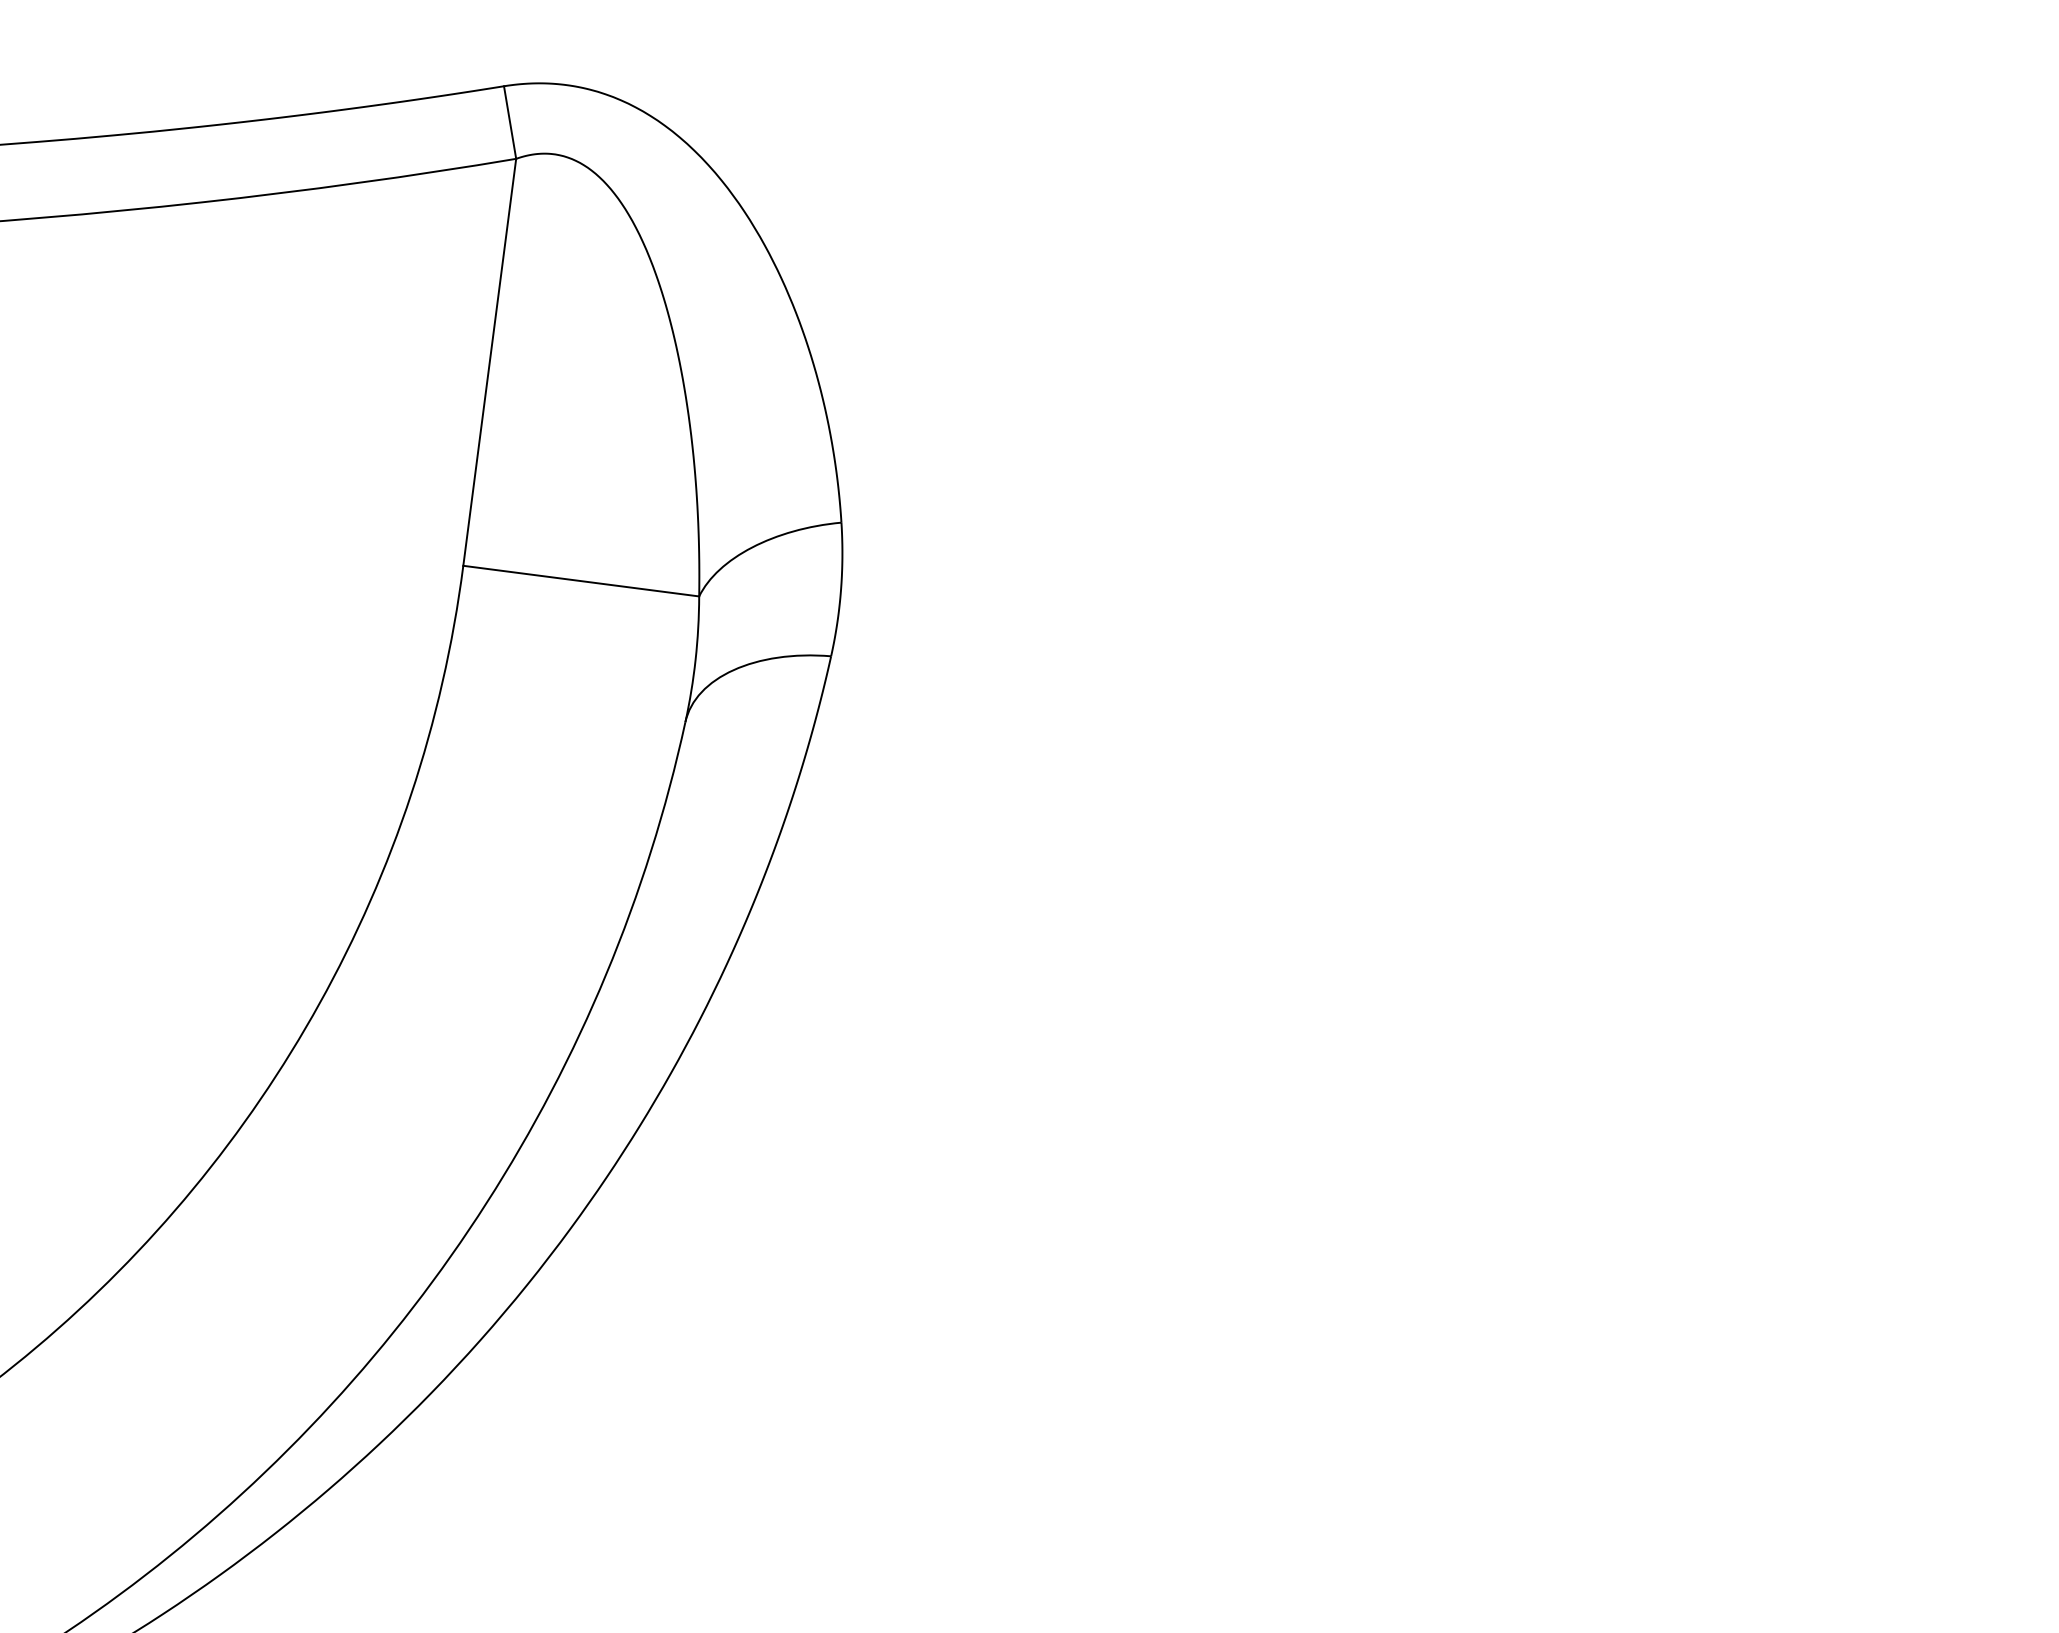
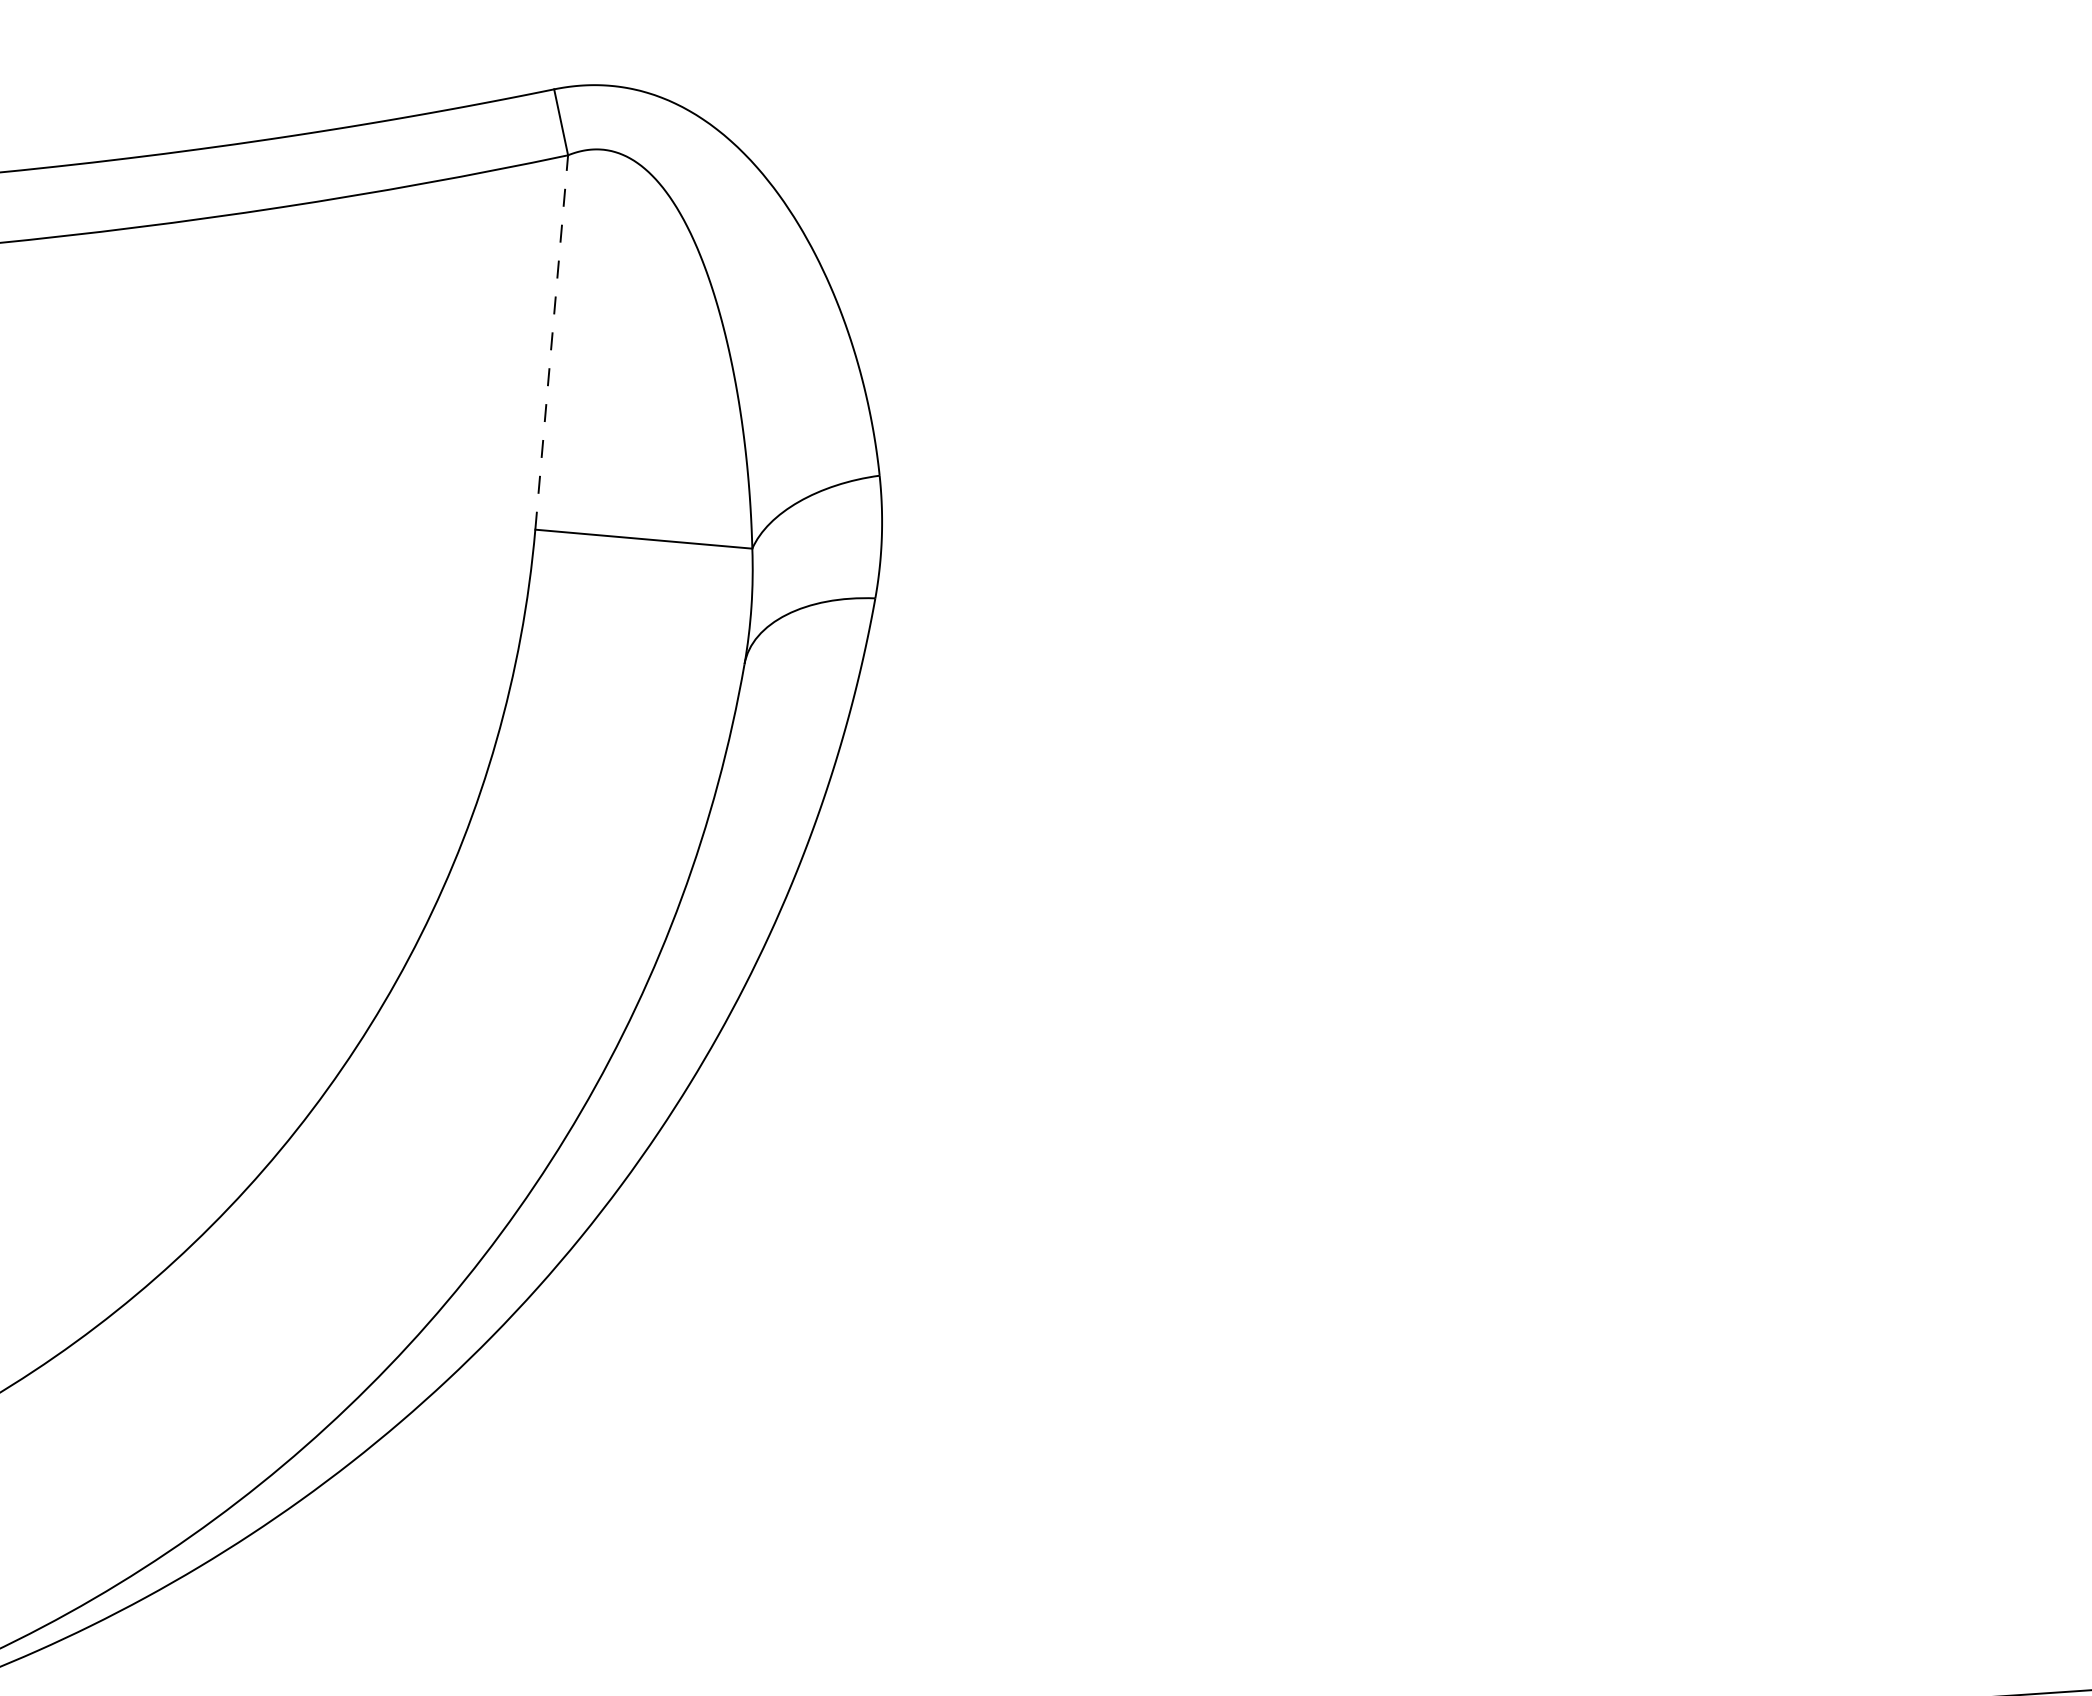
line: (489, 362) -> (551, 342), solid -> dashed

